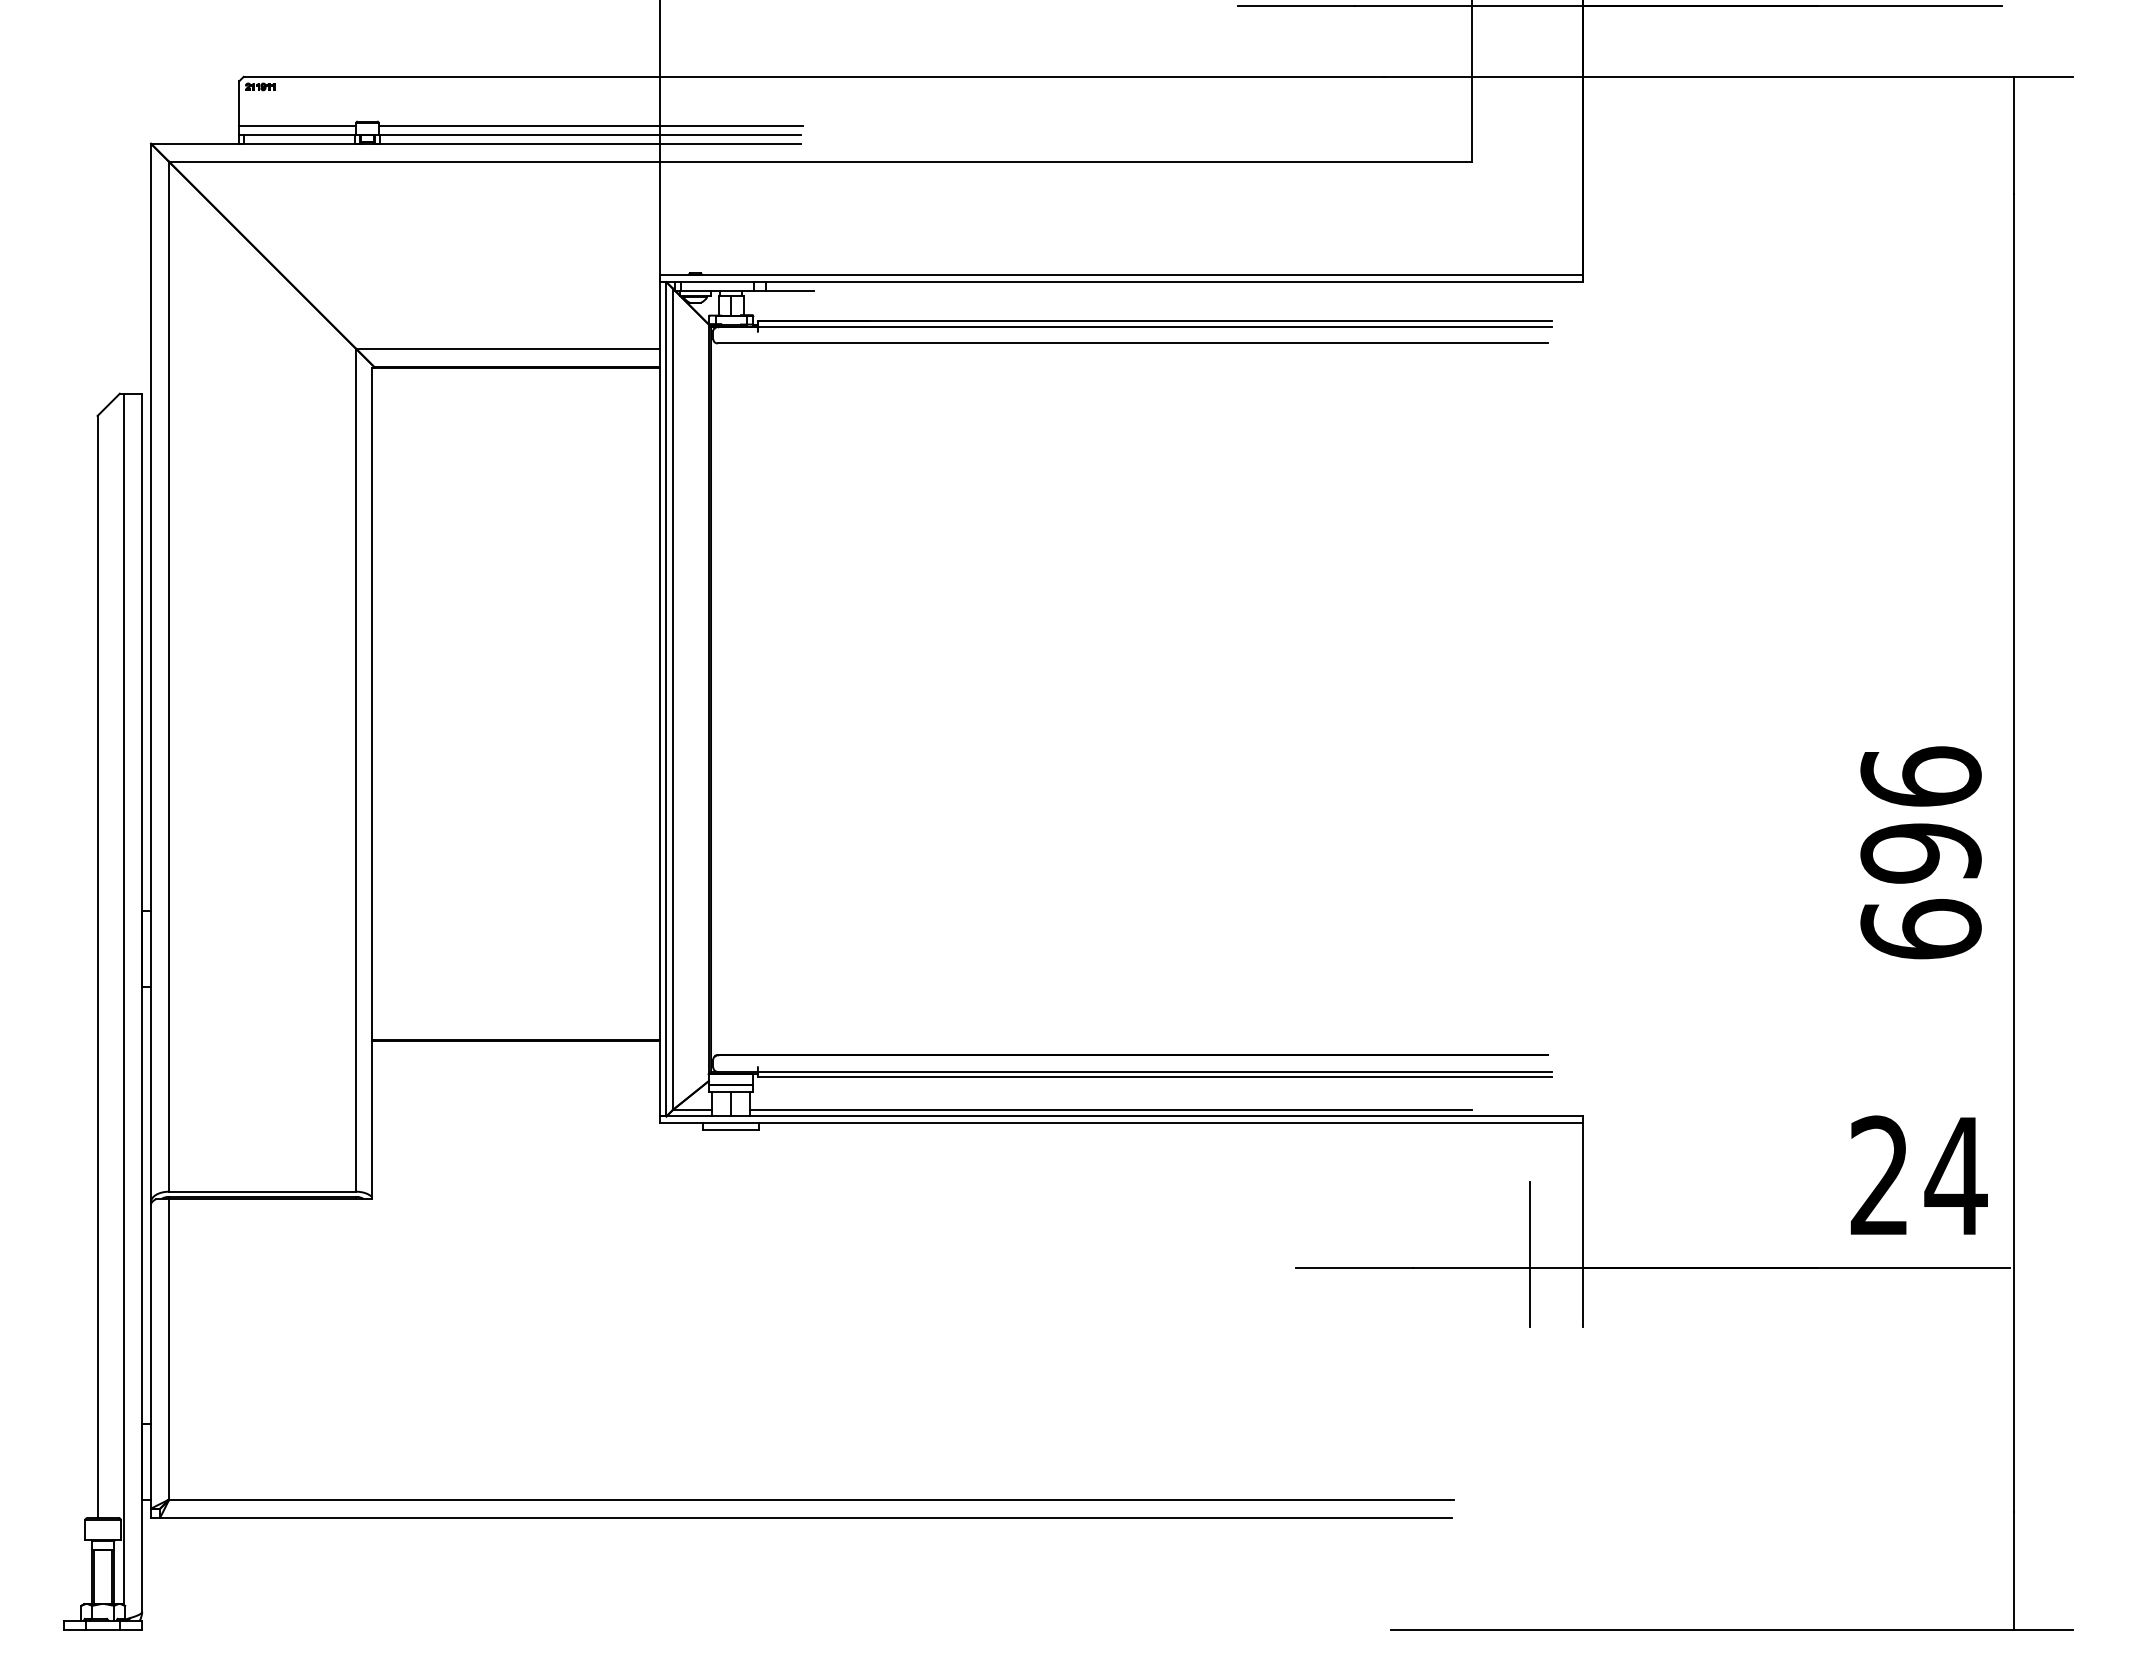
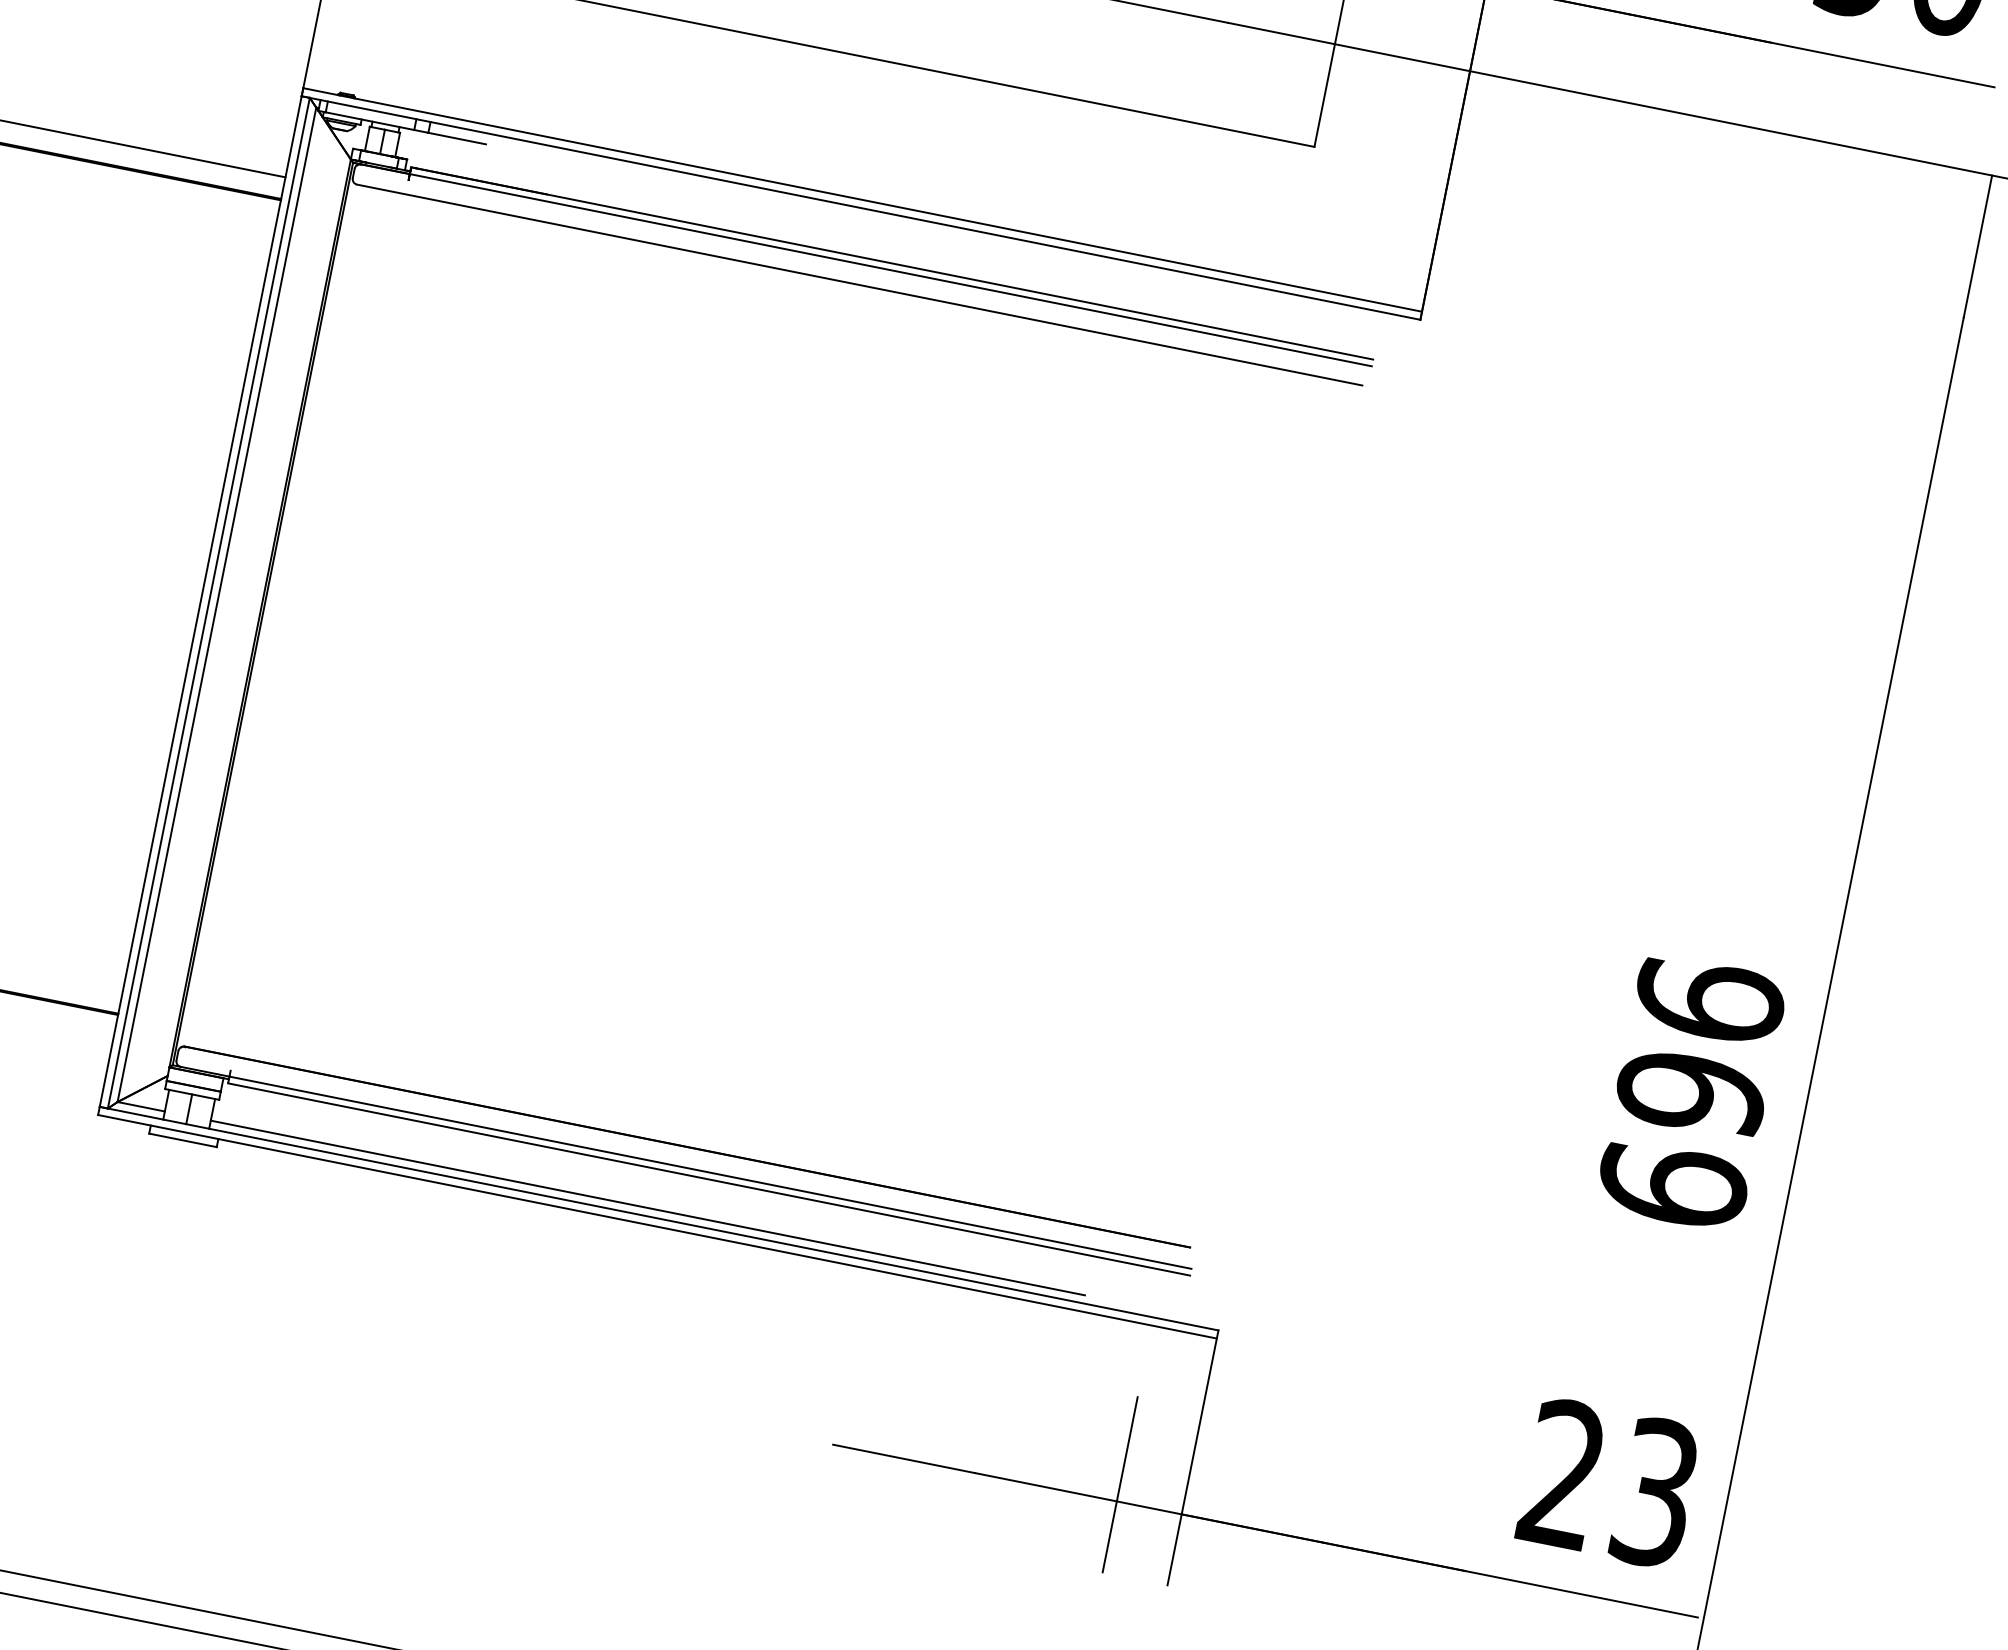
text: (1955, 1175) -> (1654, 1491), 24 -> 23

